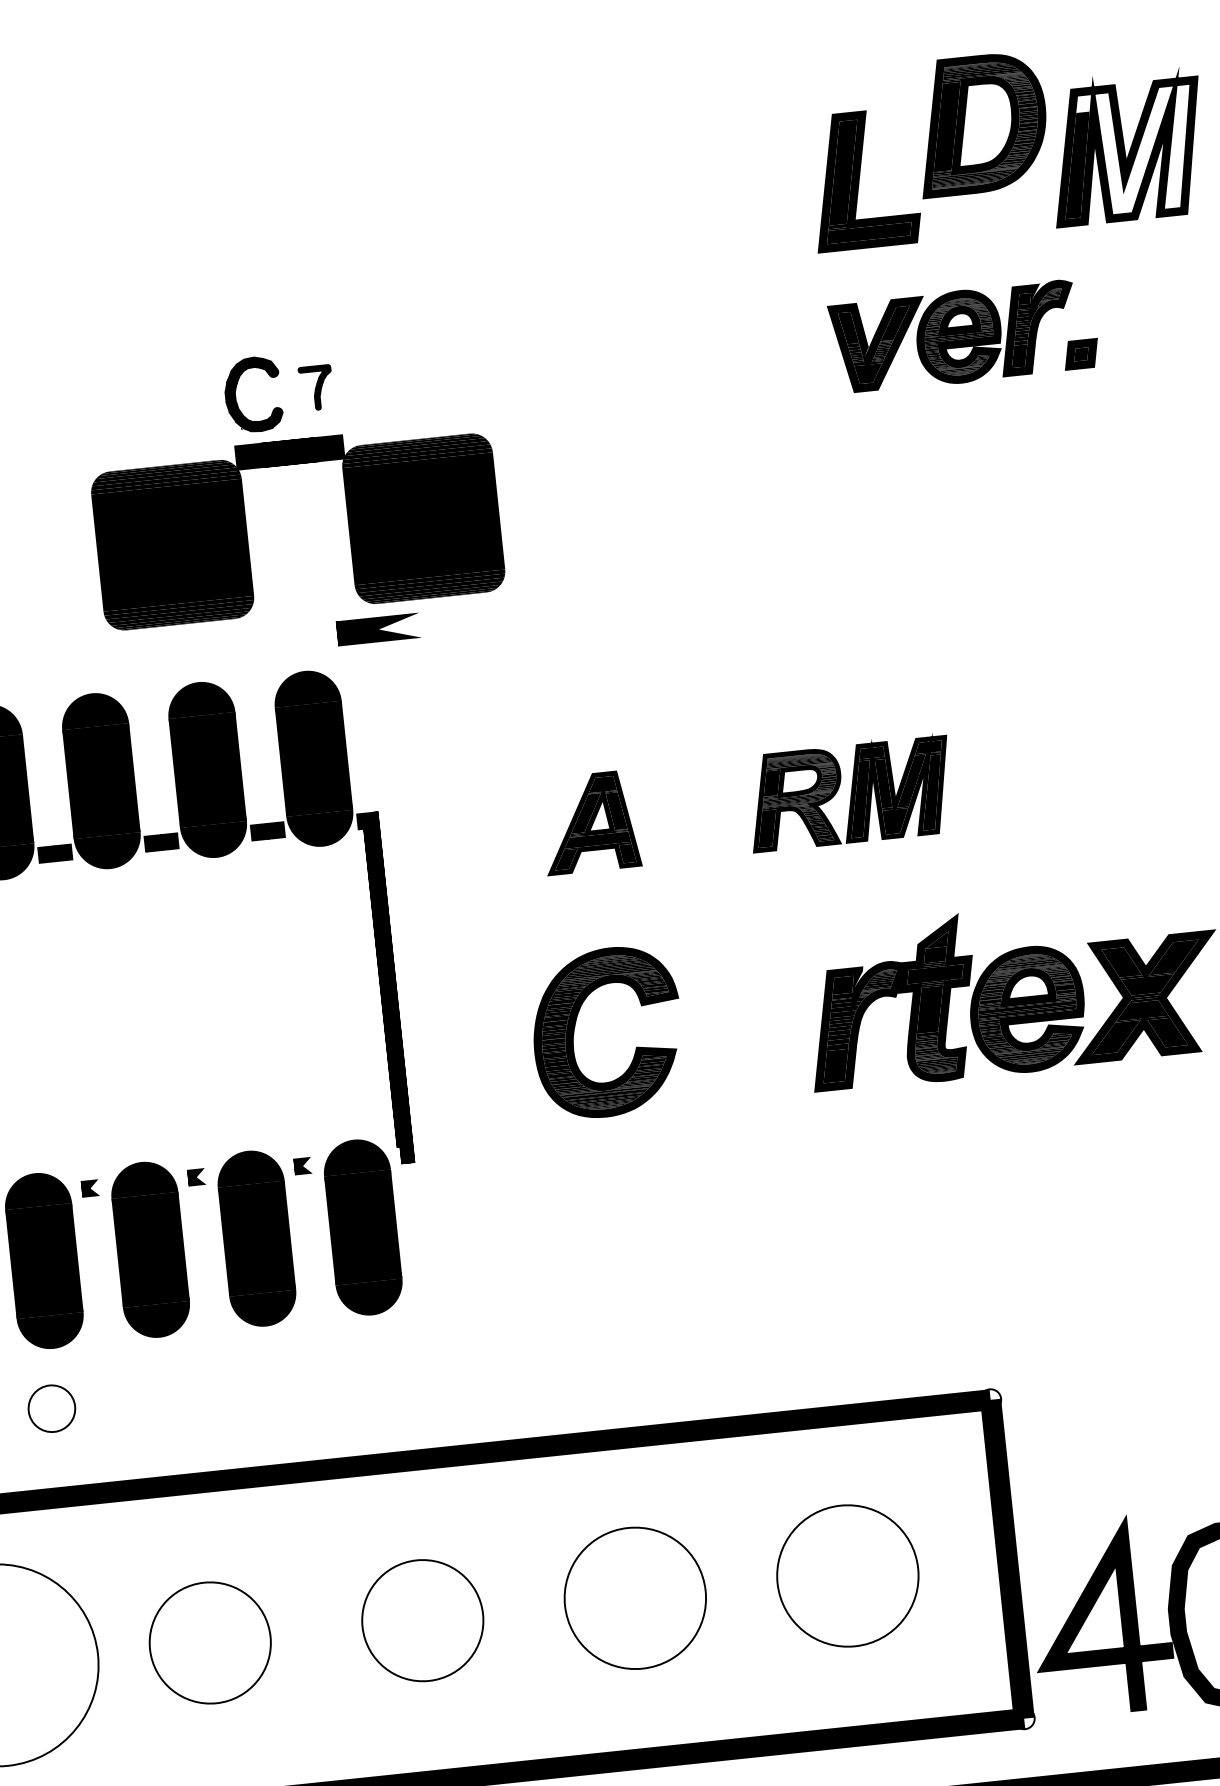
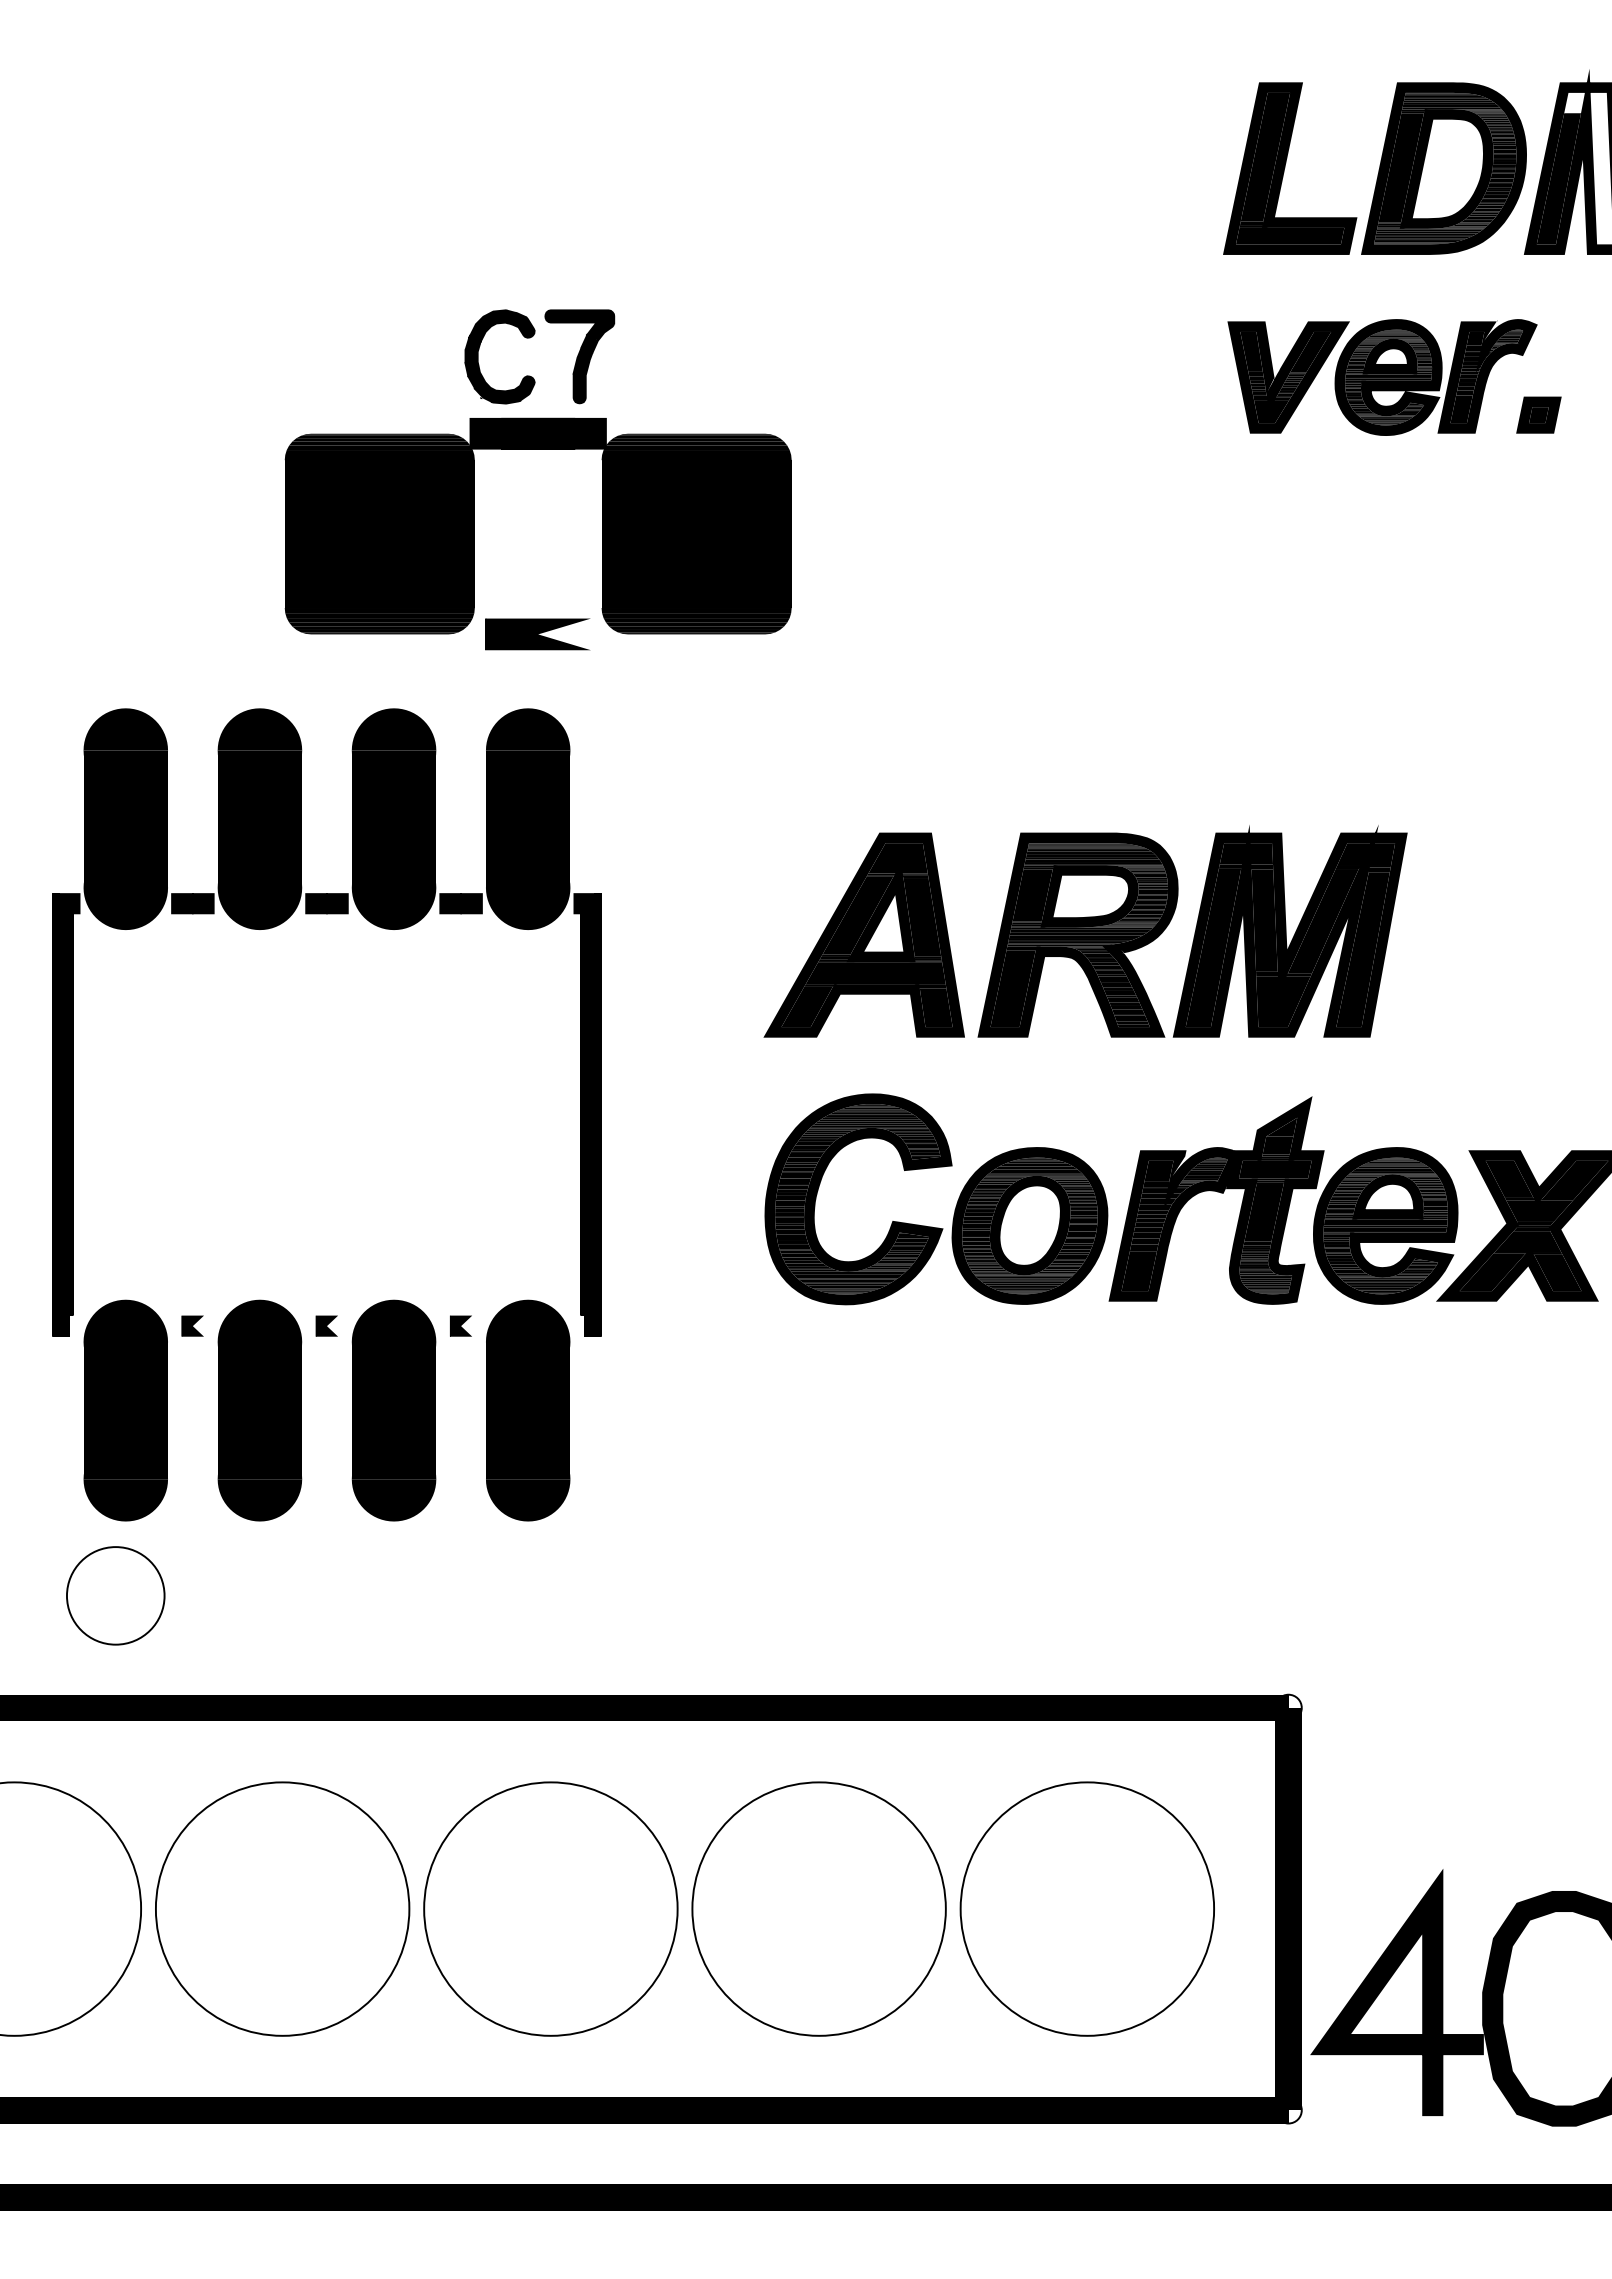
part: (980, 124) -> (1443, 168), moved
part: (316, 387) -> (579, 356), size x1.67
part: (378, 629) -> (537, 634), moved
part: (849, 792) -> (1192, 931), size x1.67
part: (589, 822) -> (863, 934), size x1.67
part: (745, 1039) -> (1029, 1225), added
part: (51, 1408) -> (115, 1595), size x1.67
part: (847, 1575) -> (1086, 1908), size x1.43
part: (634, 1597) -> (818, 1908), size x1.43
part: (422, 1620) -> (550, 1908), size x1.67
part: (210, 1642) -> (282, 1908), size x1.67

